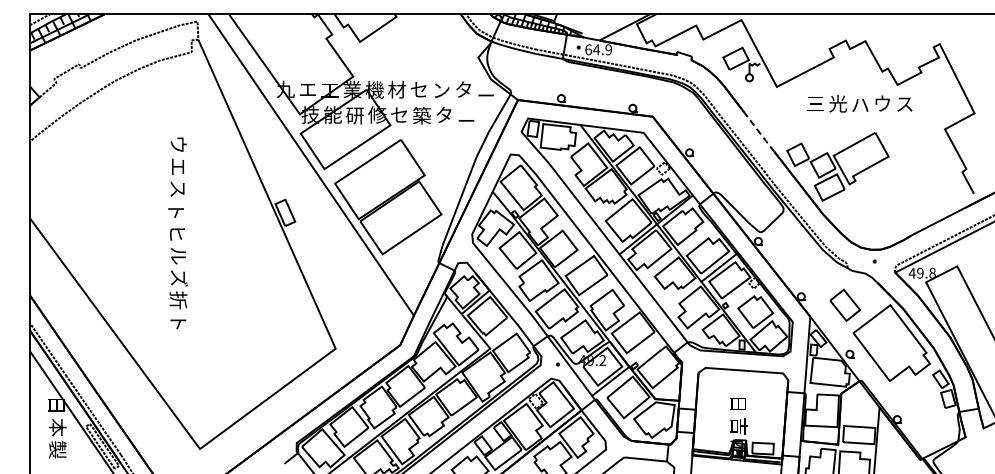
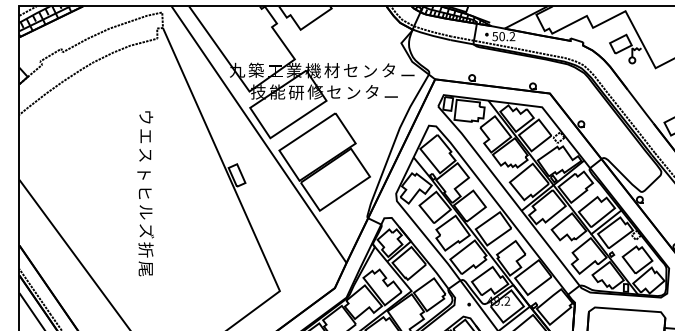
text: (598, 49) -> (503, 36), 64.9 -> 50.2
text: (307, 89) -> (255, 70), エ -> 築
text: (421, 115) -> (352, 92), 築 -> ン
line: (759, 132) -> (640, 106), dashed -> solid
text: (177, 322) -> (145, 268), ト -> 尾

